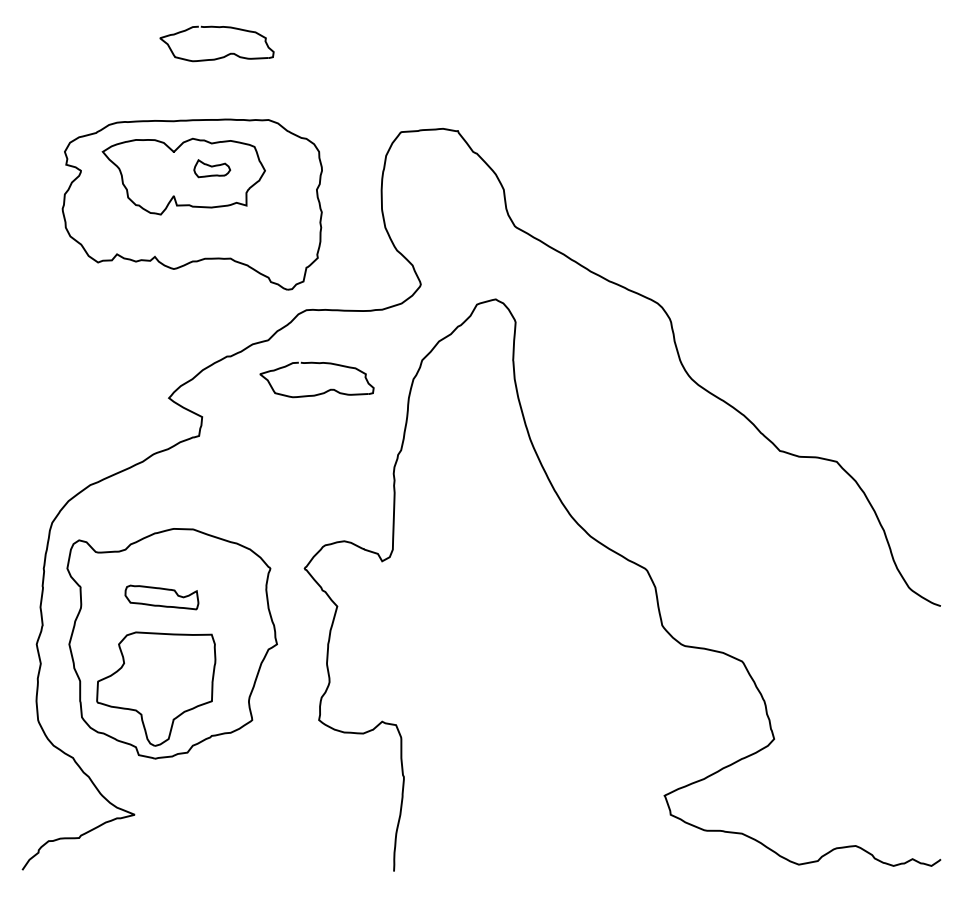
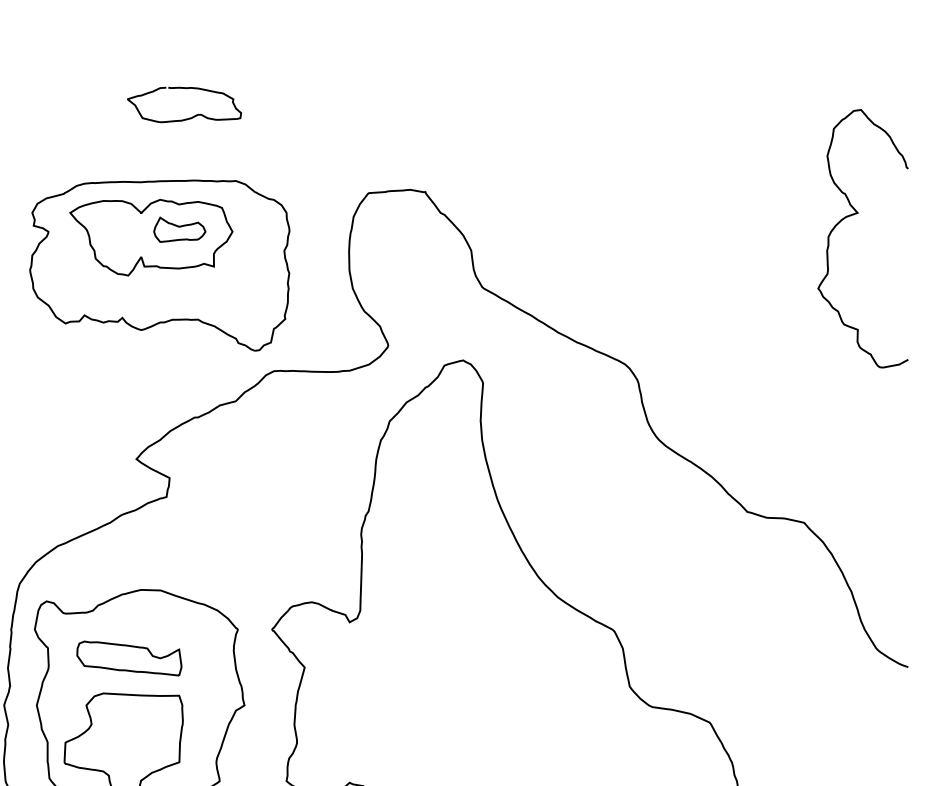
curve: (886, 154) -> (853, 215), added
part: (211, 168) -> (178, 229), size x1.43
part: (321, 392) -> (288, 453), removed
part: (161, 597) -> (128, 658), size x1.43

